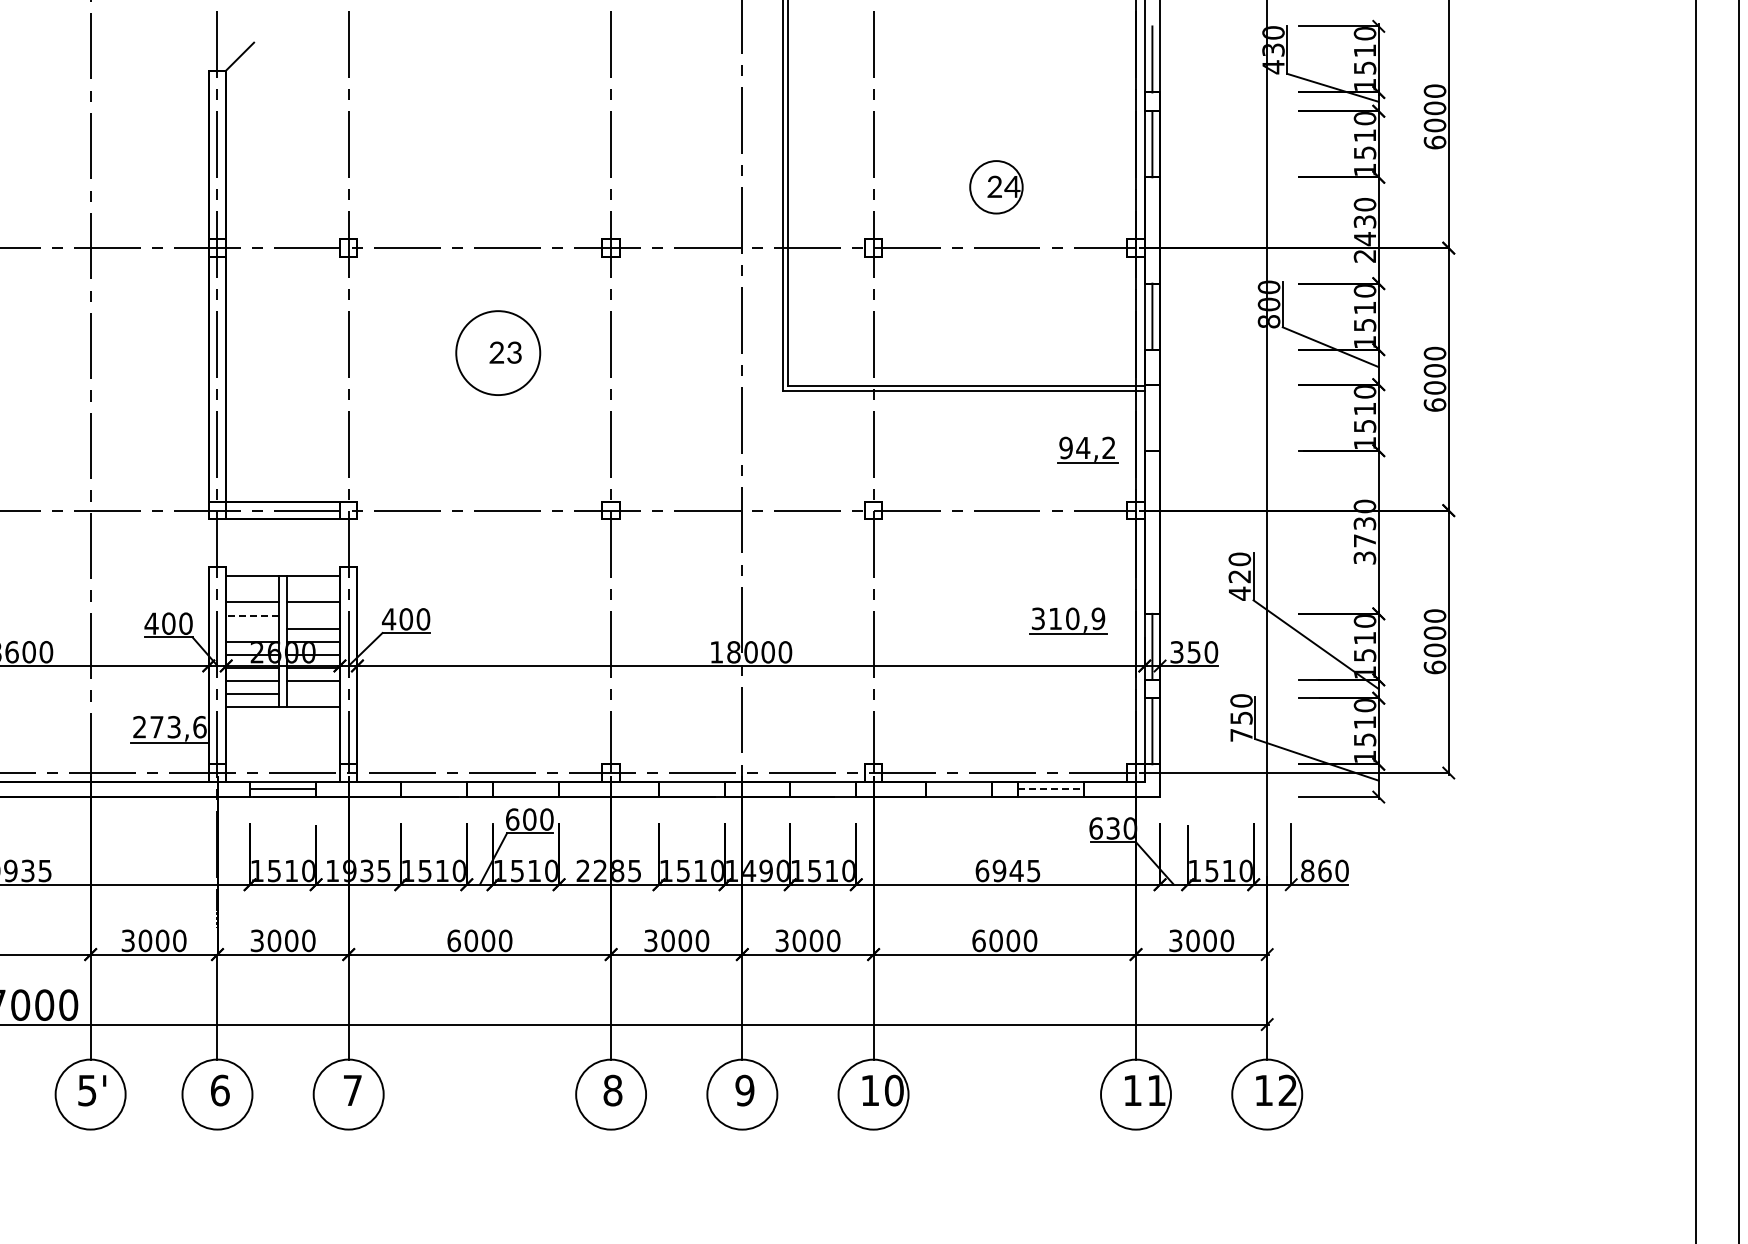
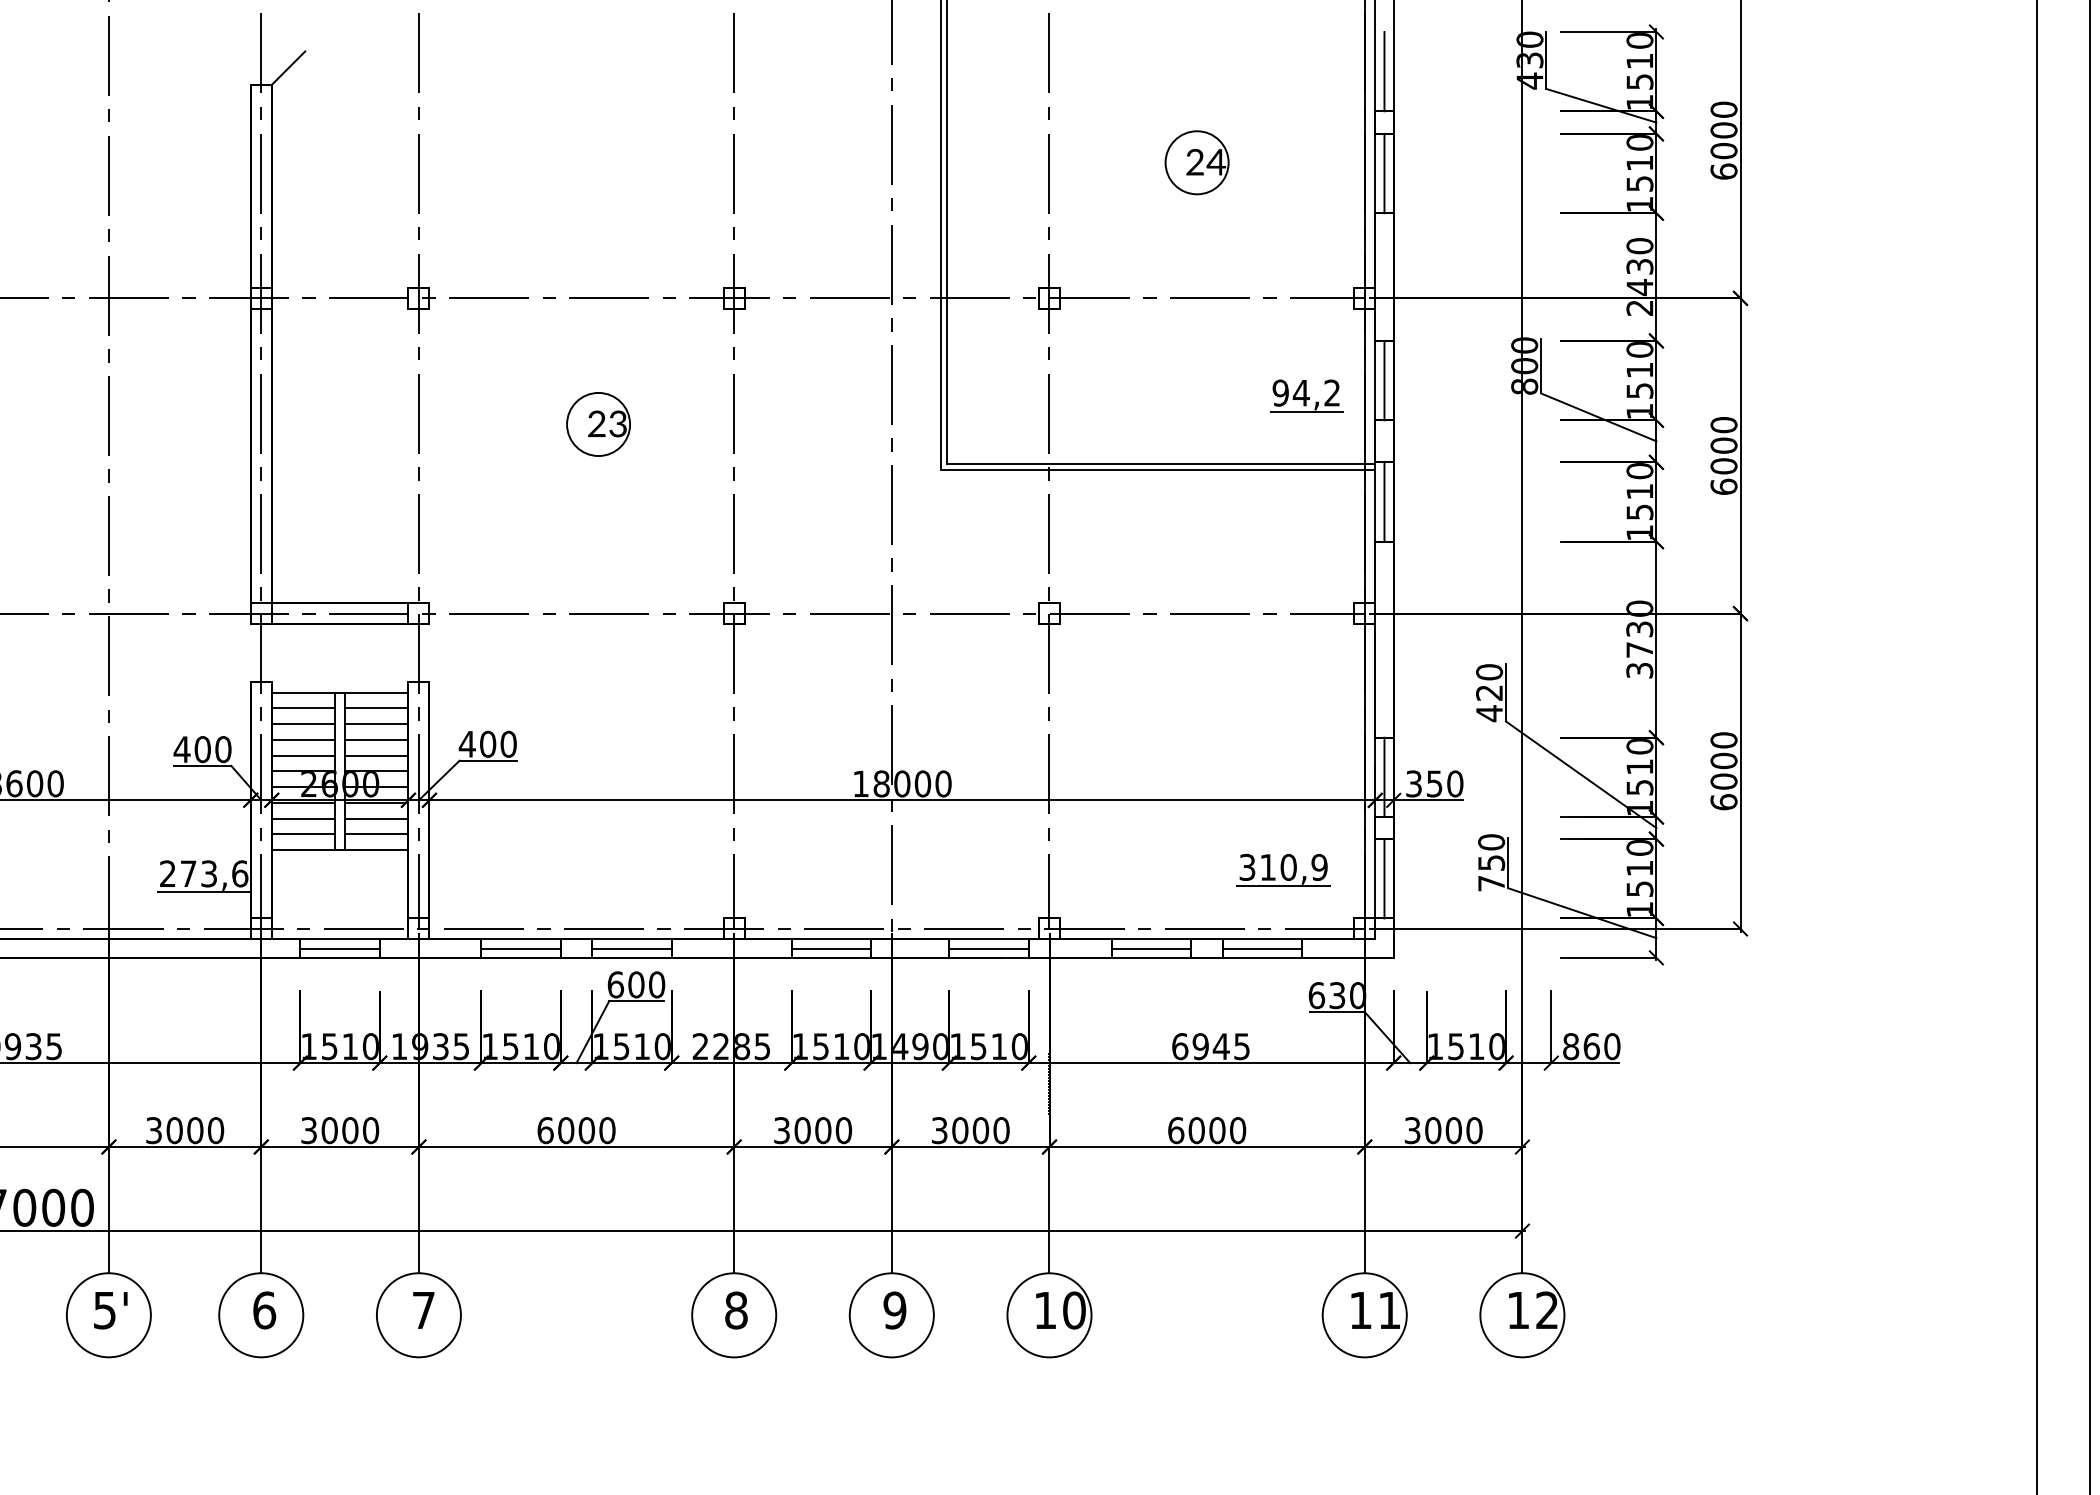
part: (996, 187) -> (1197, 163), moved
circle: (498, 352) -> (598, 423), size x0.62
line: (1152, 417) -> (1384, 501), added
part: (1087, 449) -> (1306, 394), moved
line: (252, 589) -> (303, 708), added
line: (313, 589) -> (376, 708), added
line: (251, 615) -> (302, 739), dashed -> solid
line: (313, 615) -> (376, 739), added
part: (1068, 620) -> (1283, 869), moved
line: (252, 628) -> (303, 755), added
line: (313, 694) -> (376, 834), added
line: (433, 789) -> (520, 948), added
line: (526, 789) -> (632, 948), added
line: (692, 789) -> (831, 948), added
line: (823, 789) -> (989, 948), added
line: (958, 789) -> (1151, 948), added
line: (1051, 789) -> (1263, 948), dashed -> solid

